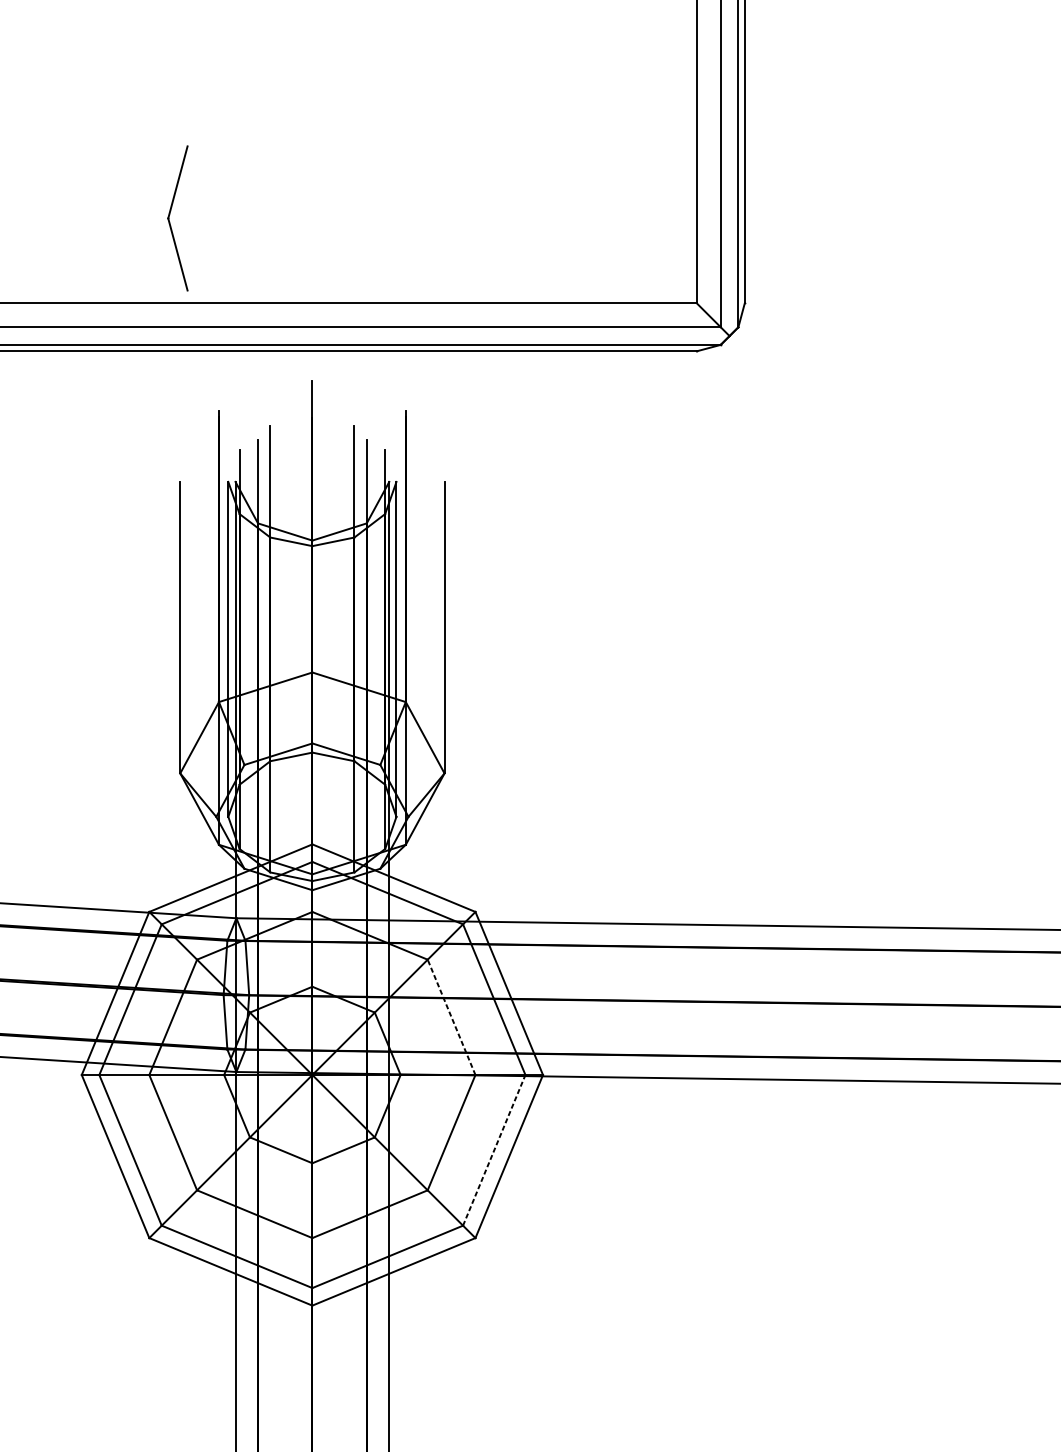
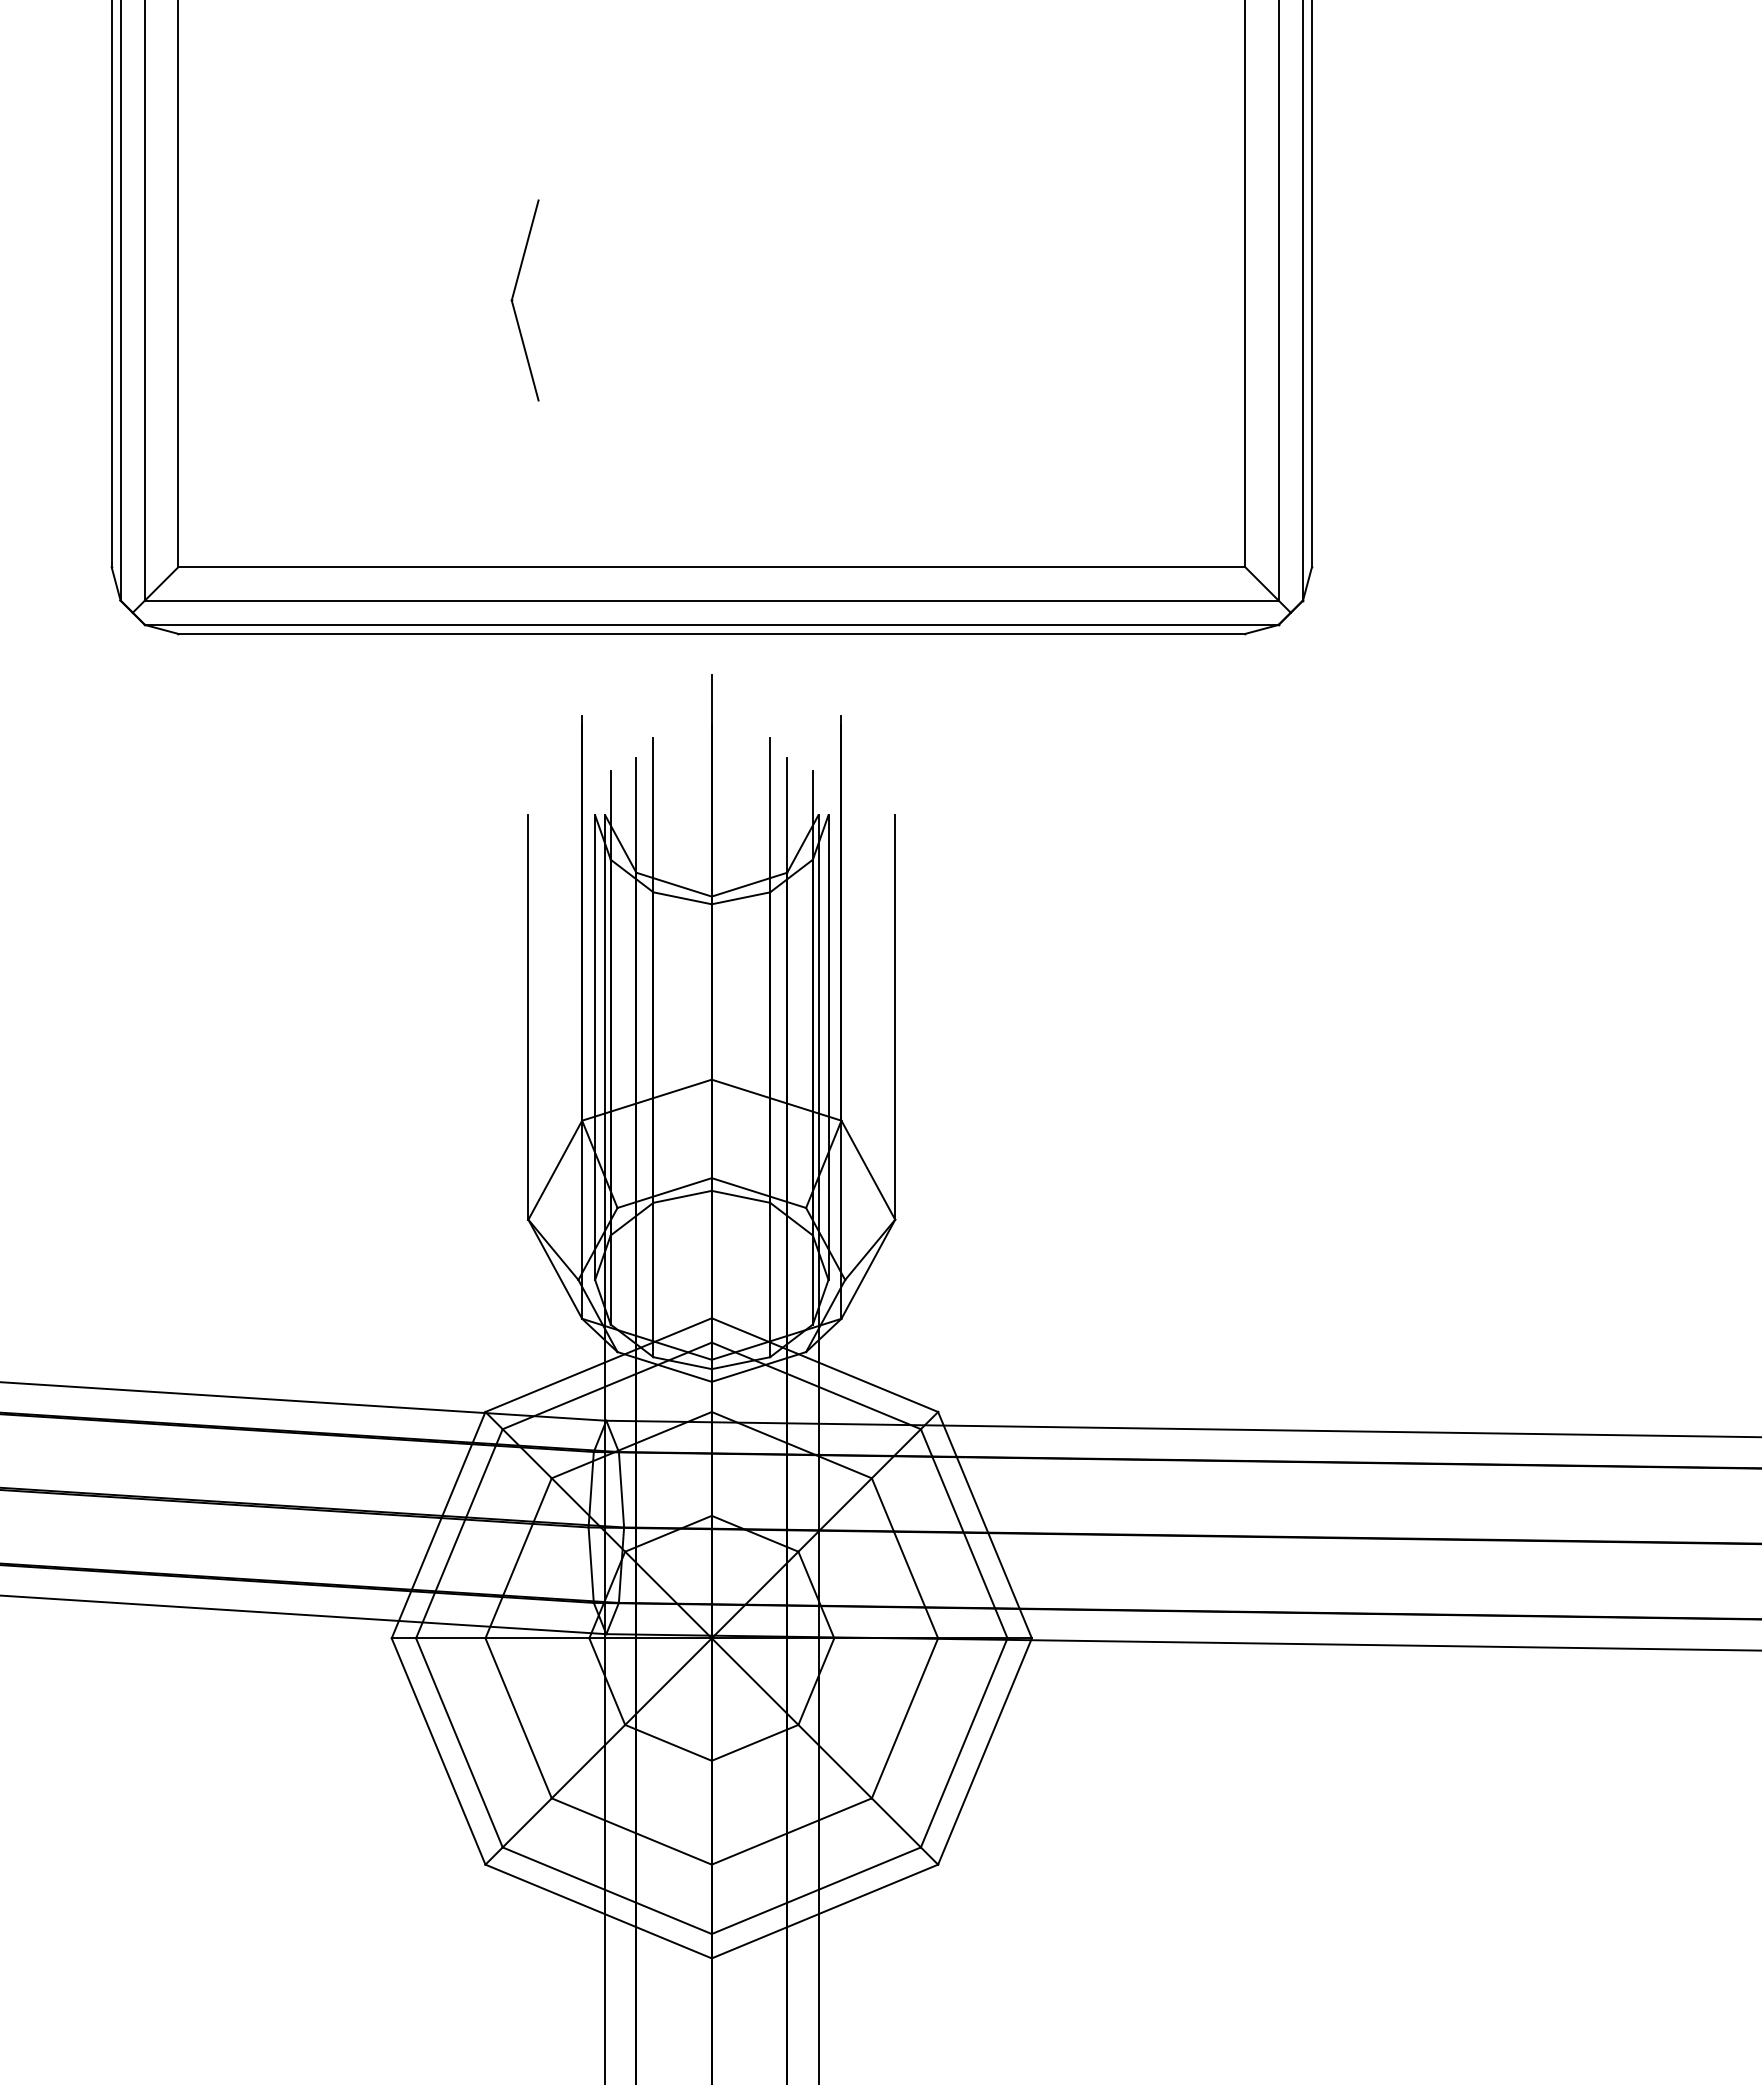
part: (169, 218) -> (513, 300), moved
line: (451, 1017) -> (905, 1558), dashed -> solid
line: (494, 1150) -> (964, 1742), dashed -> solid

